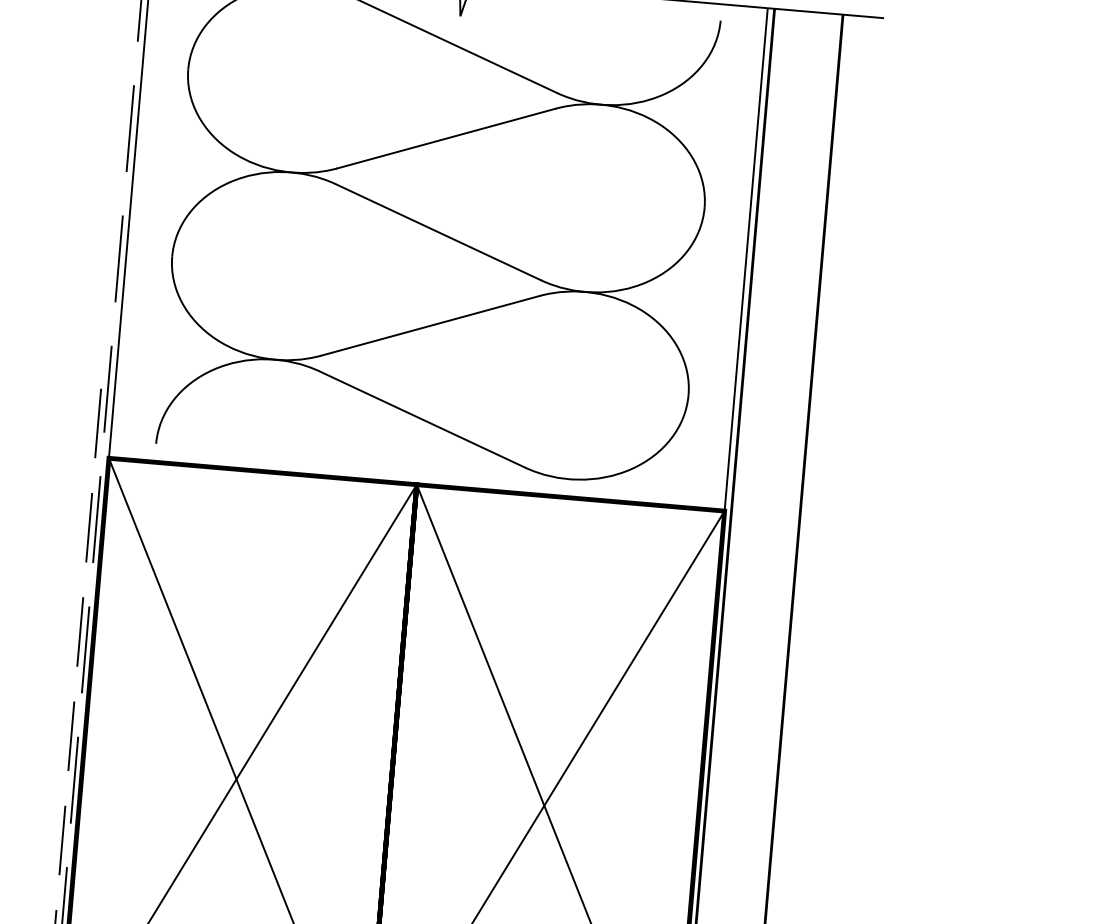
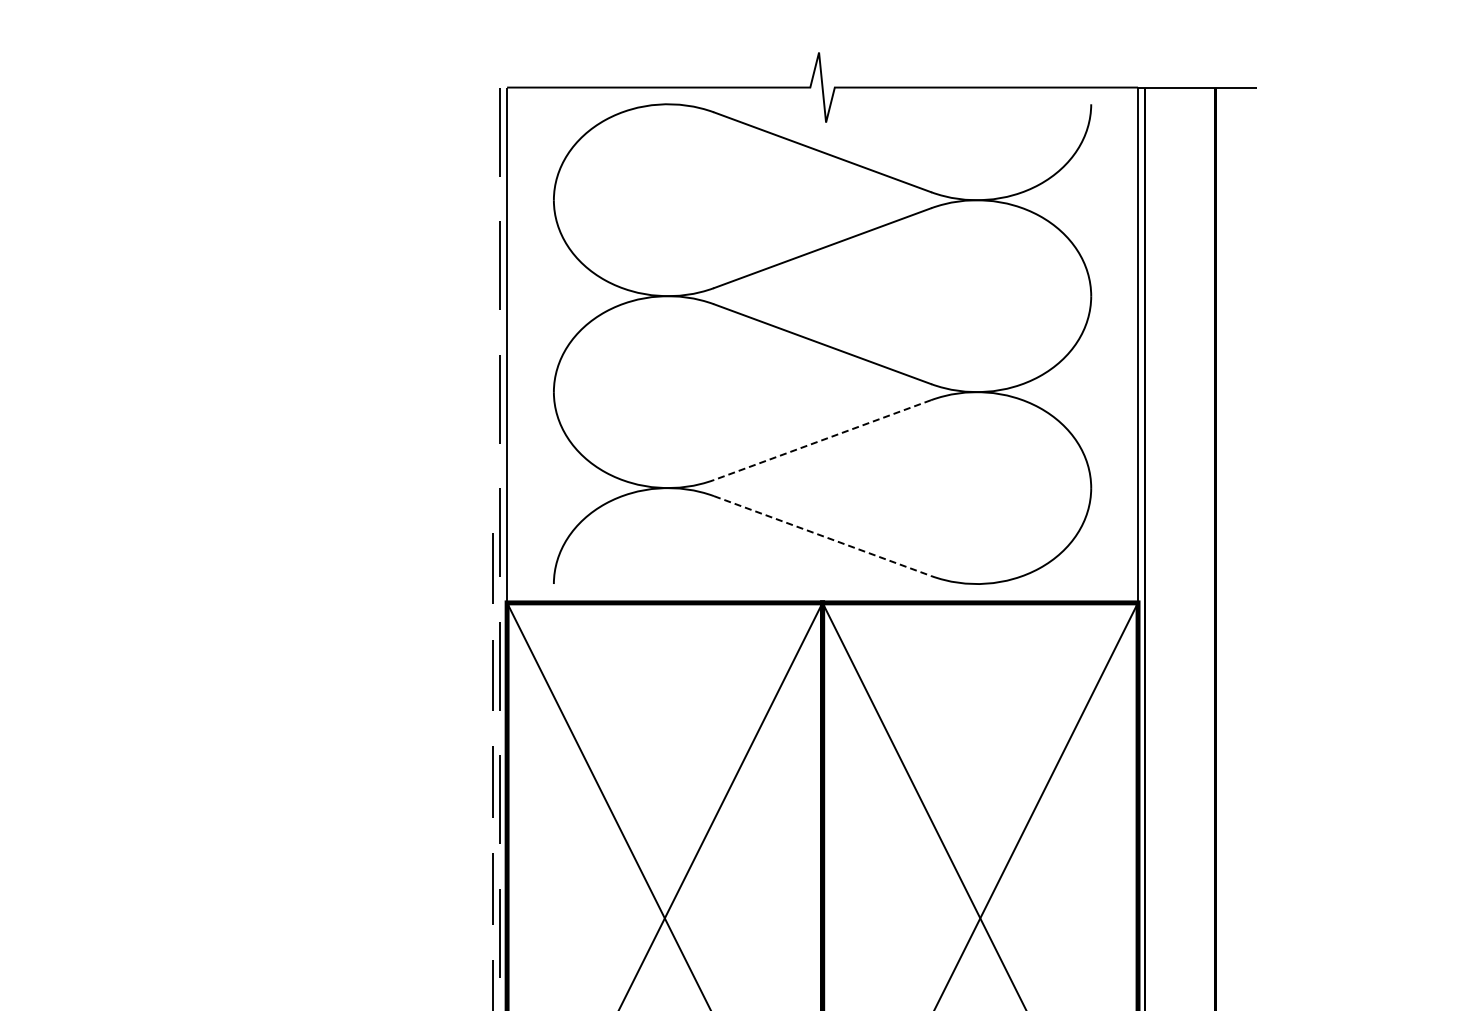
line: (430, 326) -> (822, 440), solid -> dashed
line: (422, 419) -> (822, 536), solid -> dashed

